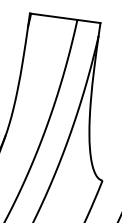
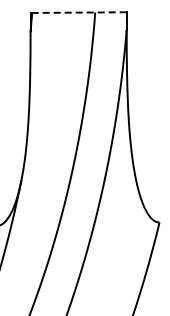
line: (65, 18) -> (78, 12), solid -> dashed

